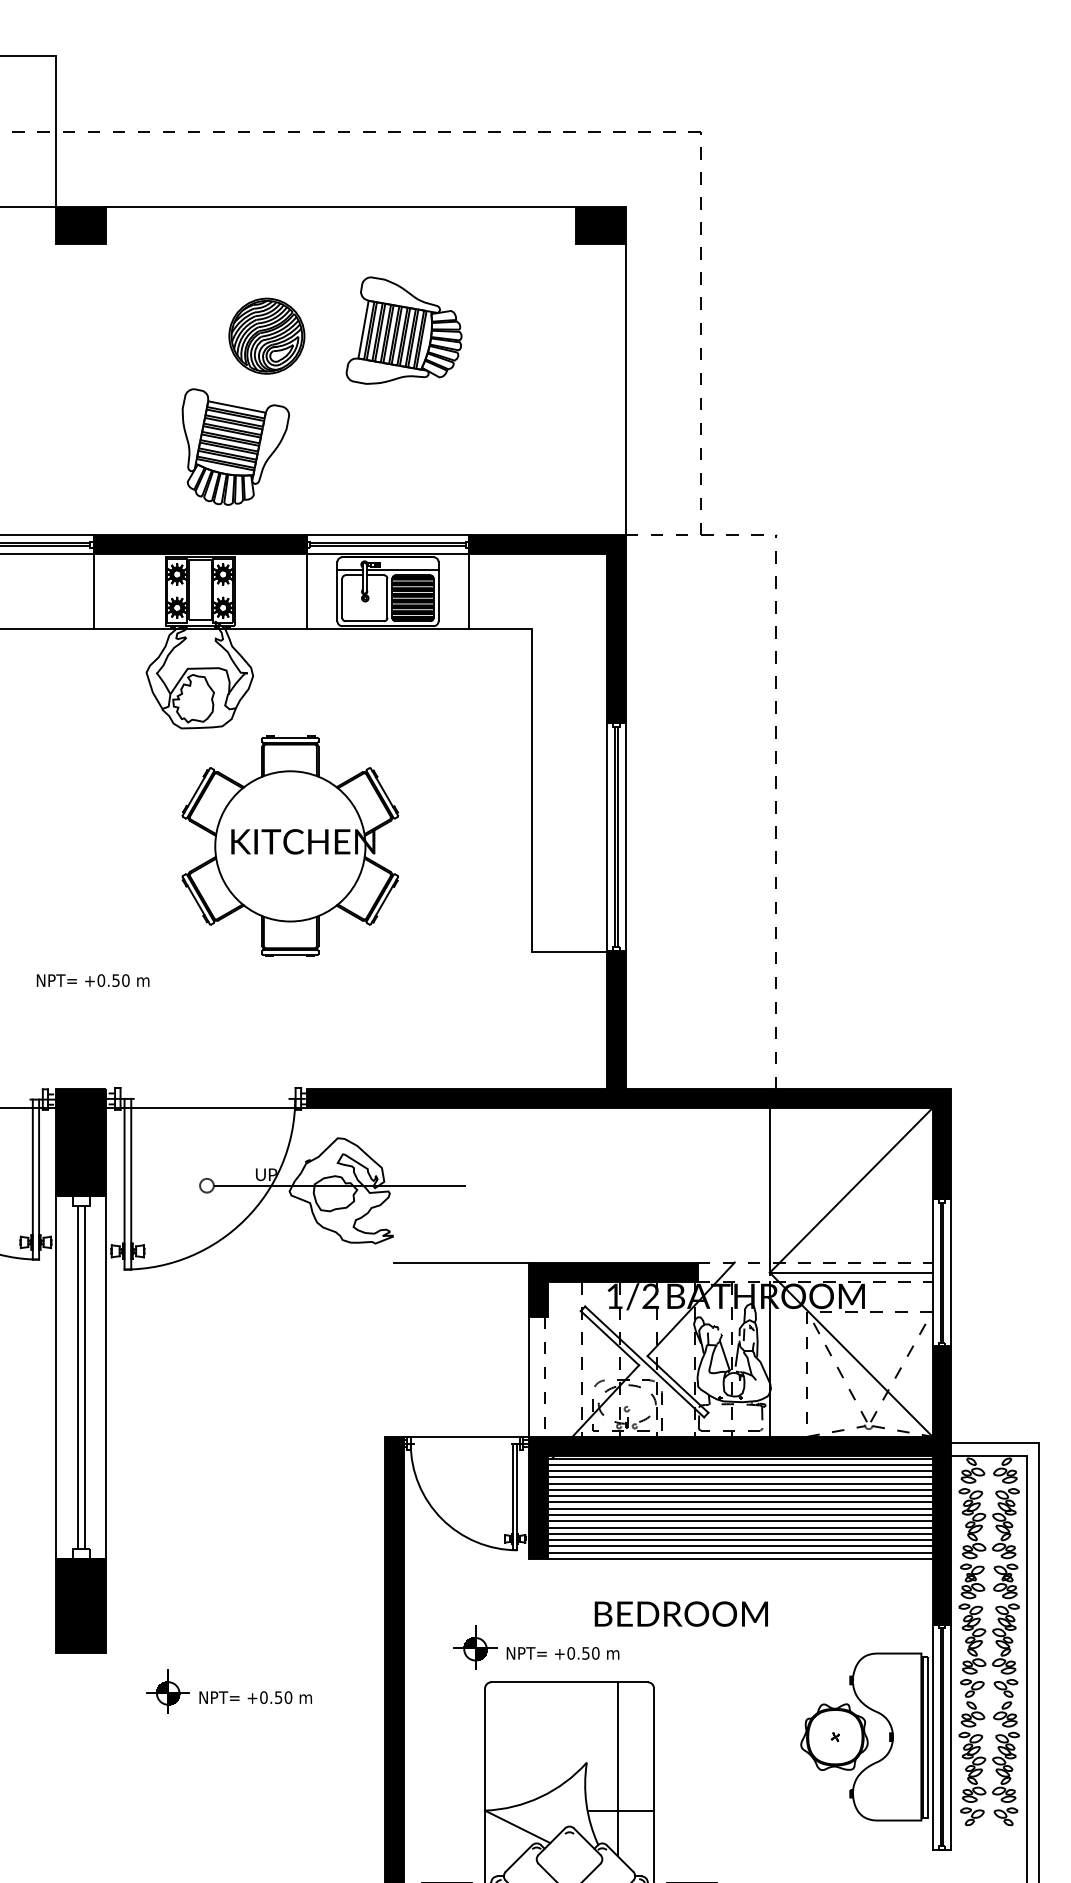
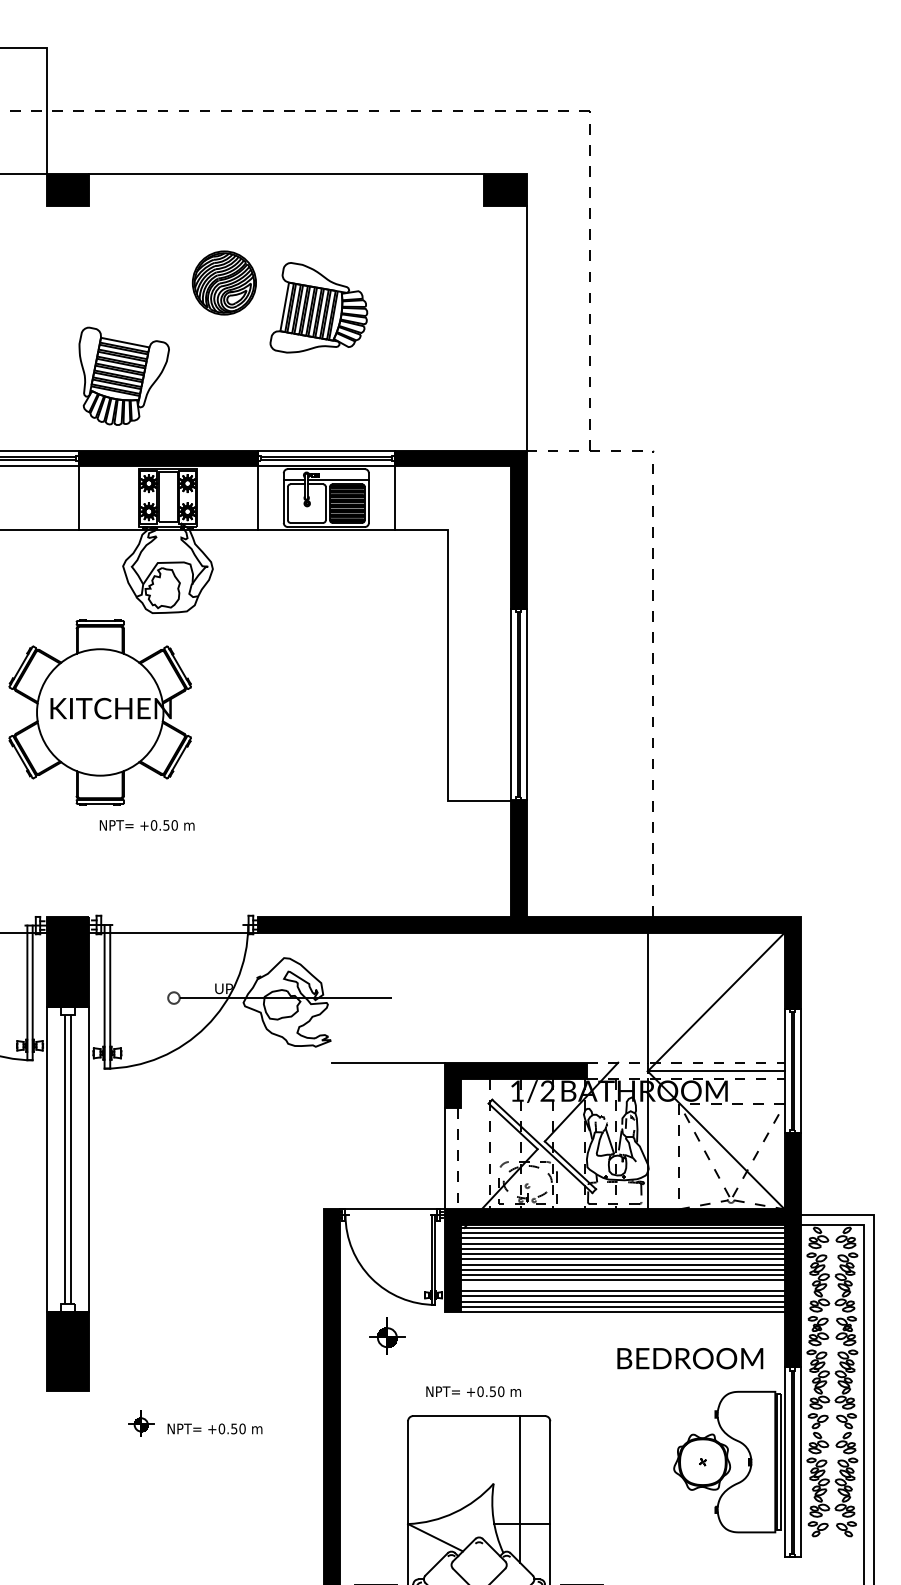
part: (403, 330) -> (318, 307), moved
part: (235, 446) -> (123, 375), moved
part: (290, 845) -> (100, 711), moved
text: (92, 980) -> (146, 825), moved
line: (739, 1527) -> (622, 1285), removed
text: (680, 1613) -> (689, 1358), moved
part: (475, 1647) -> (387, 1336), moved
part: (167, 1691) -> (140, 1423), size x0.7

